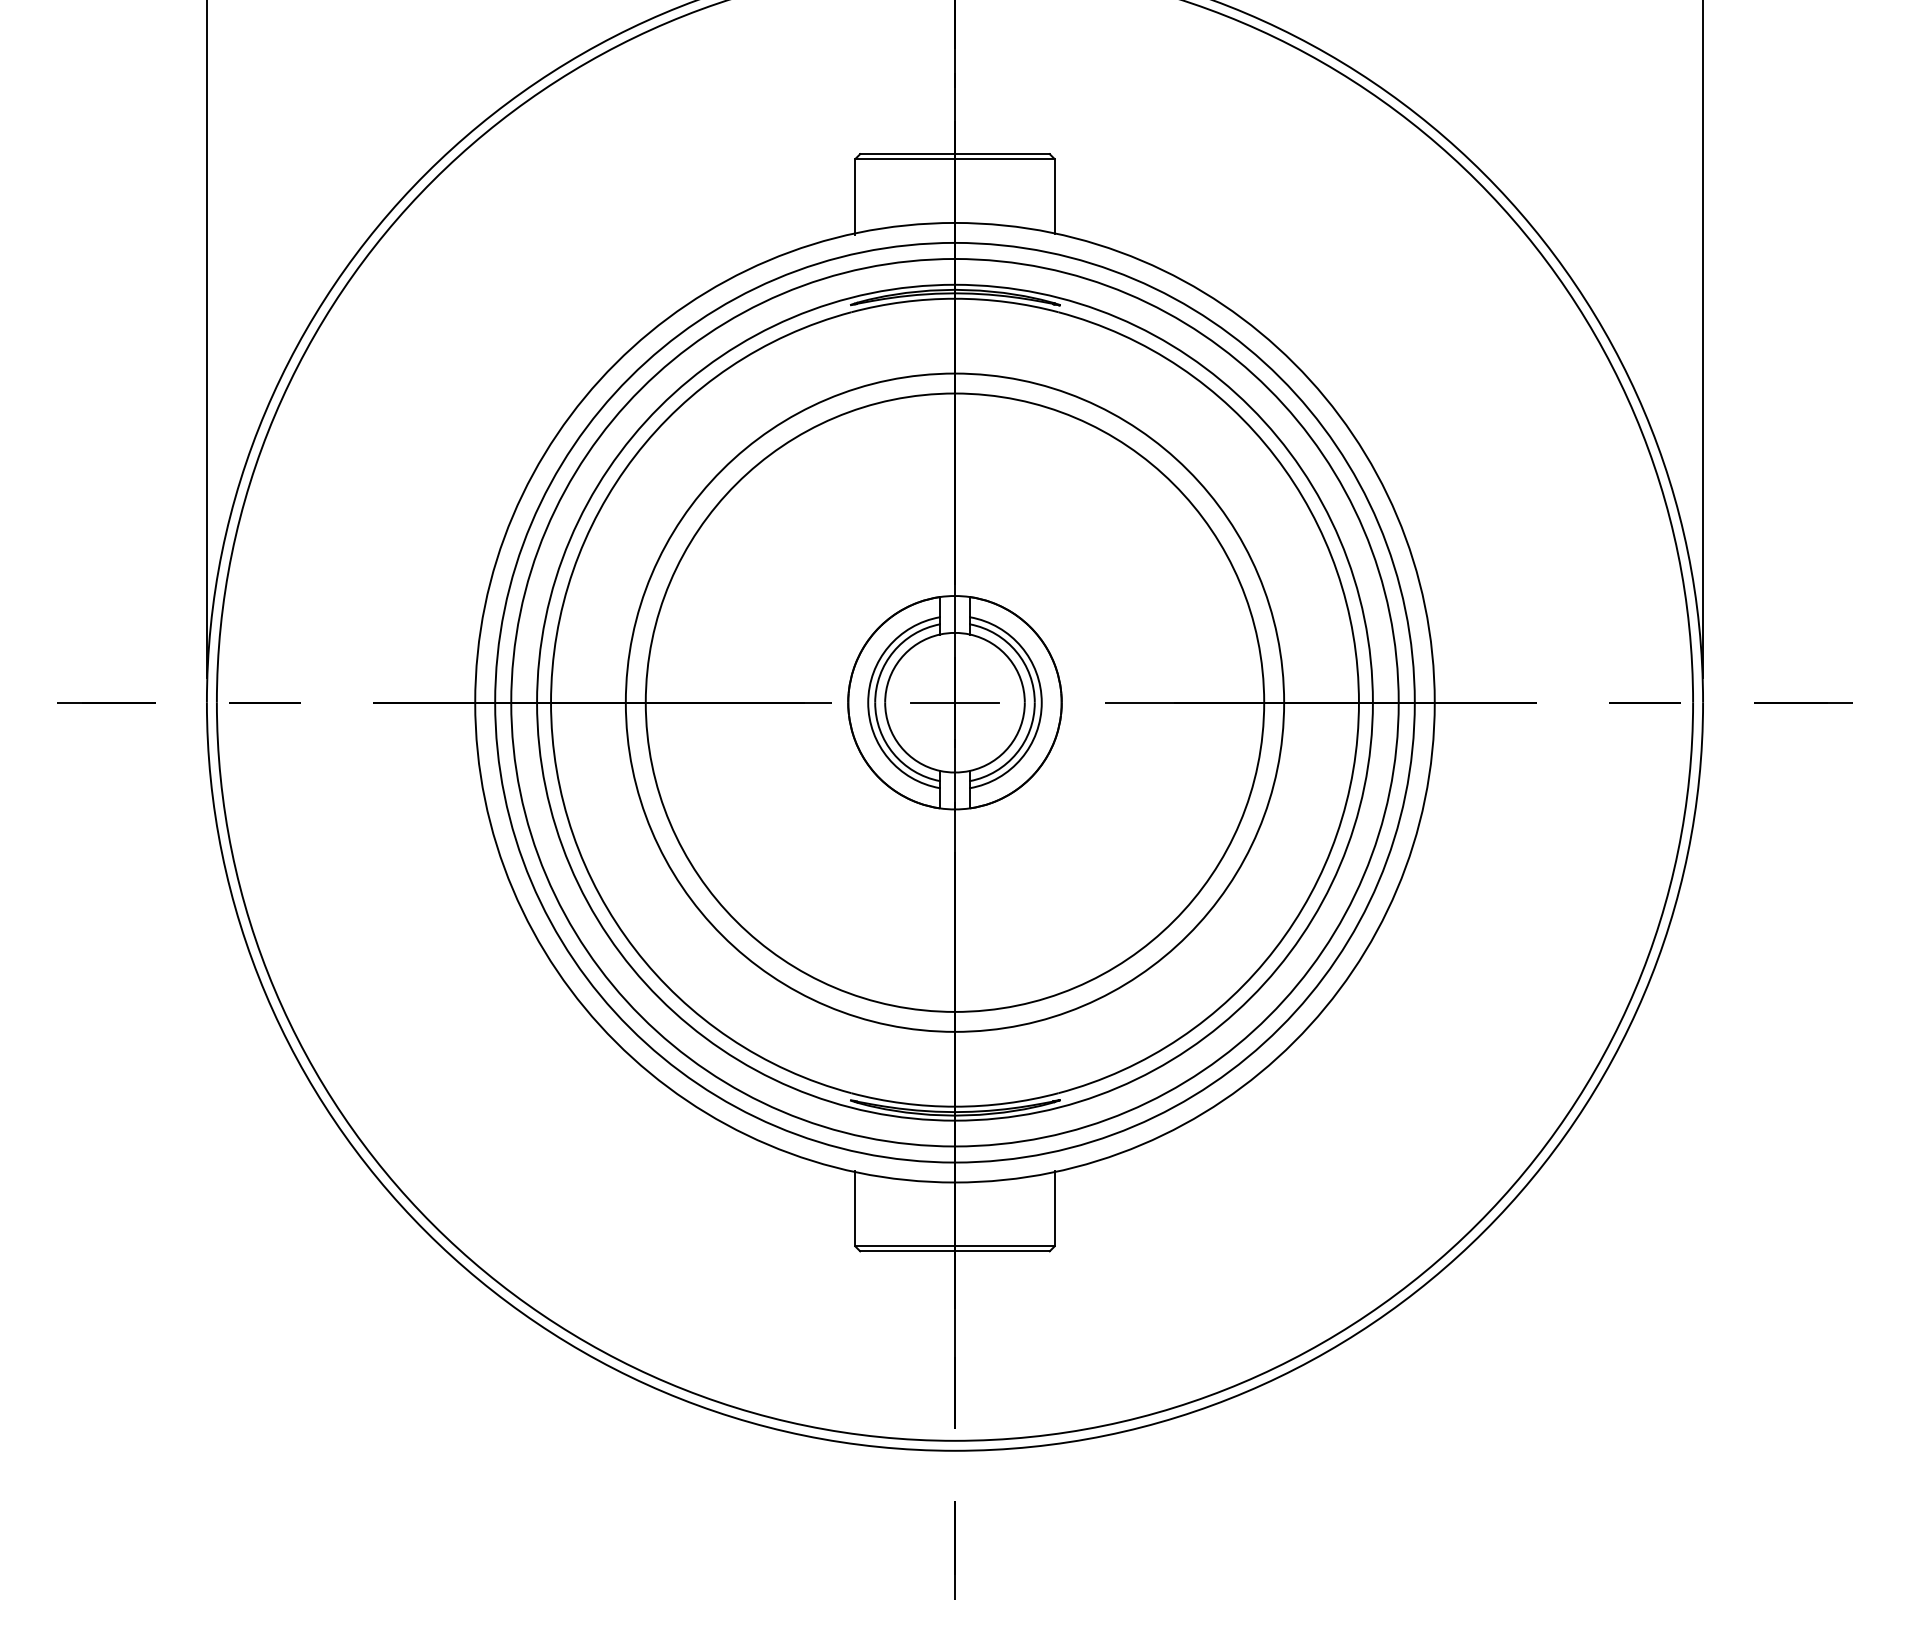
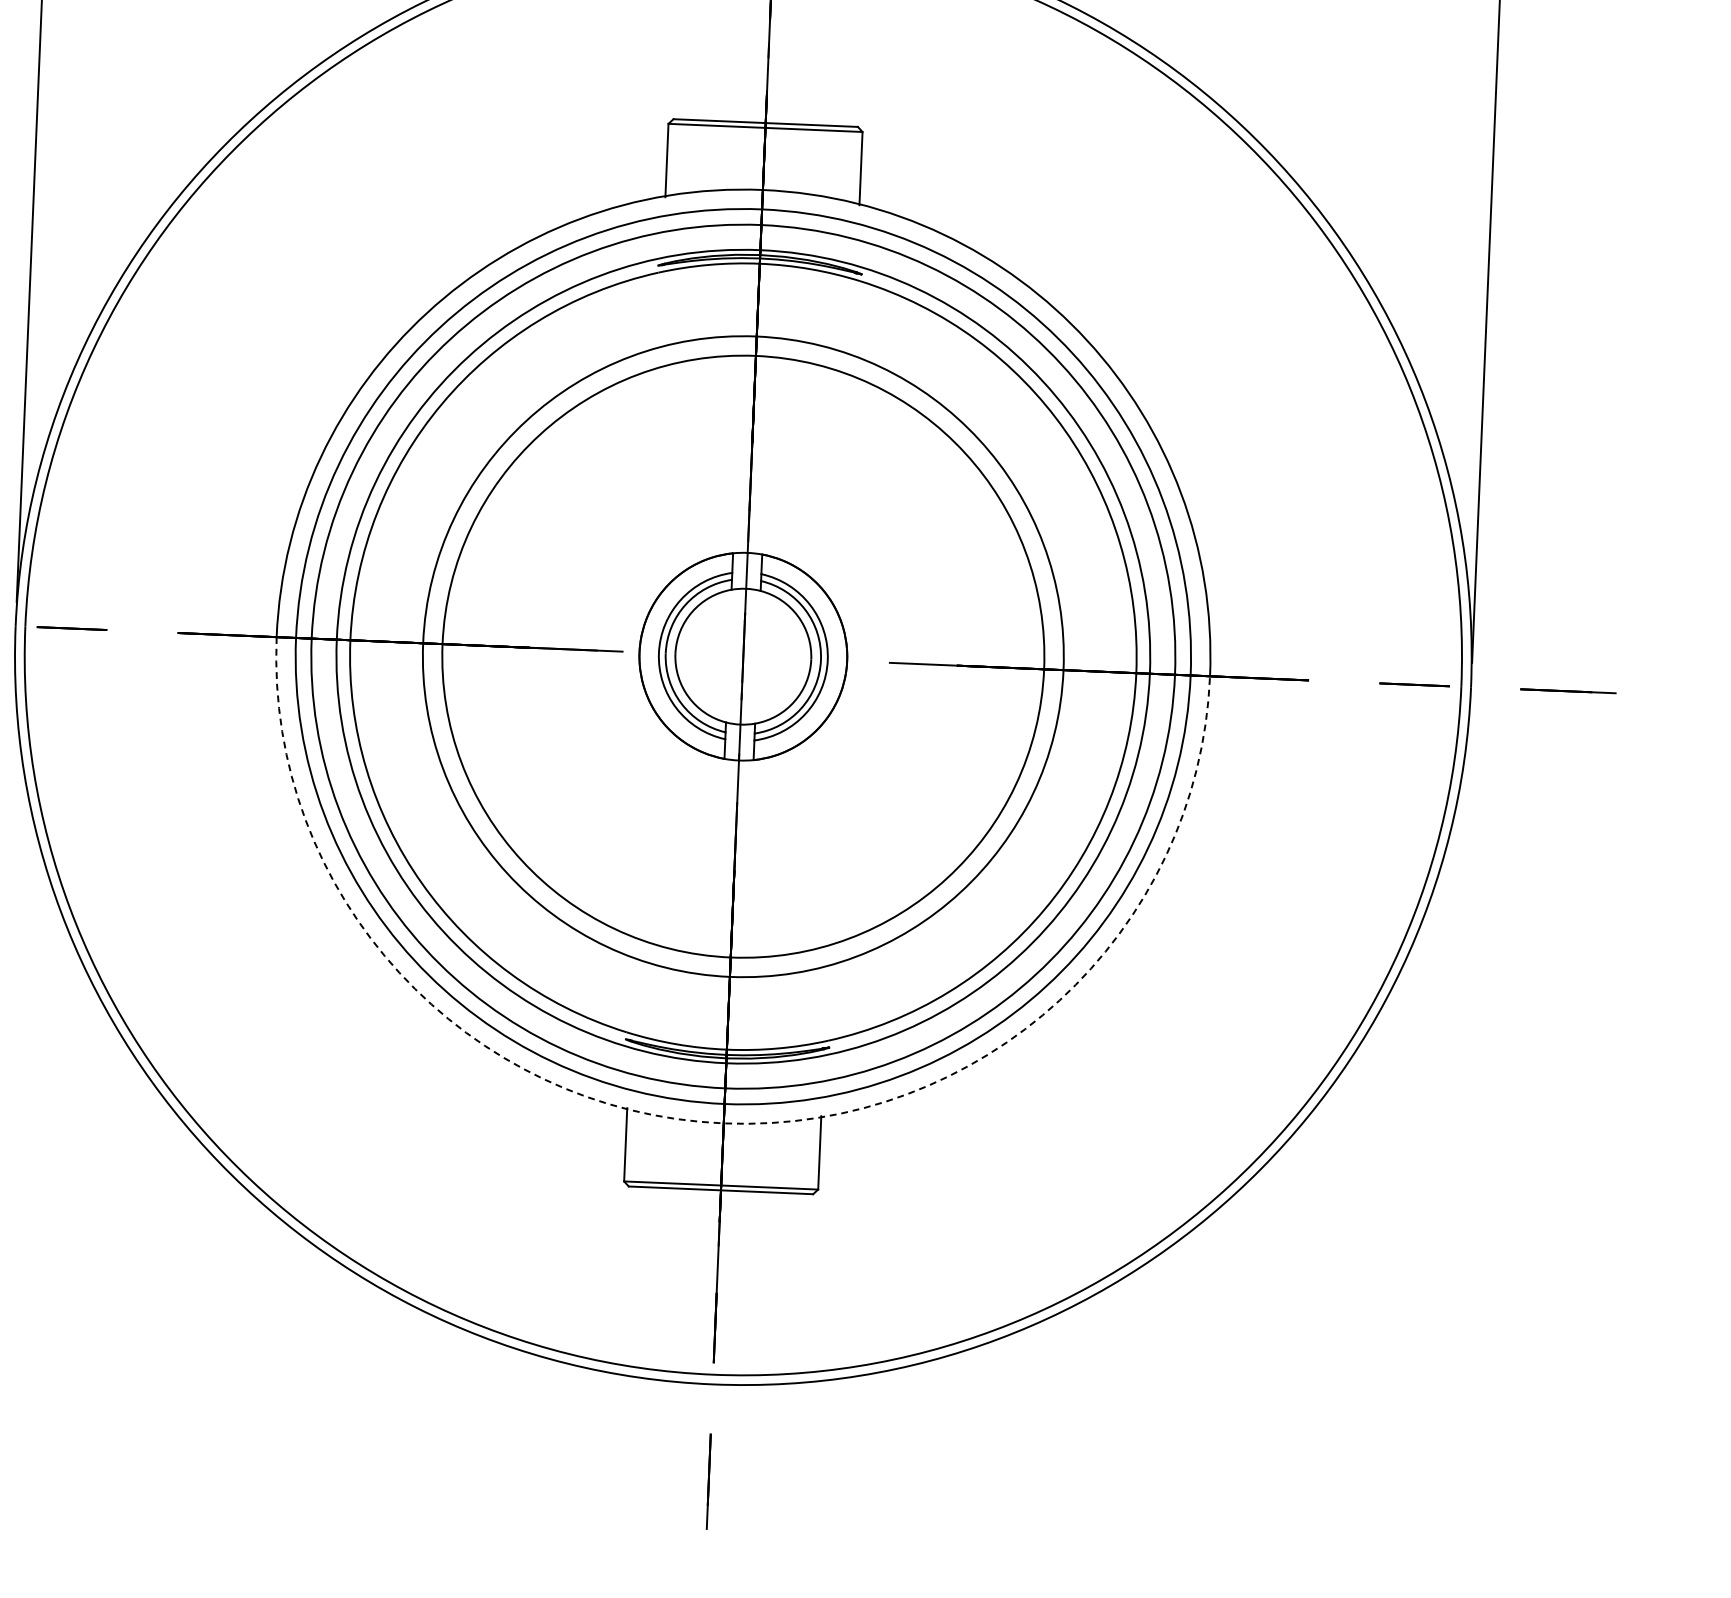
line: (954, 702) -> (742, 656), removed
arc: (955, 1182) -> (724, 1123), solid -> dashed

